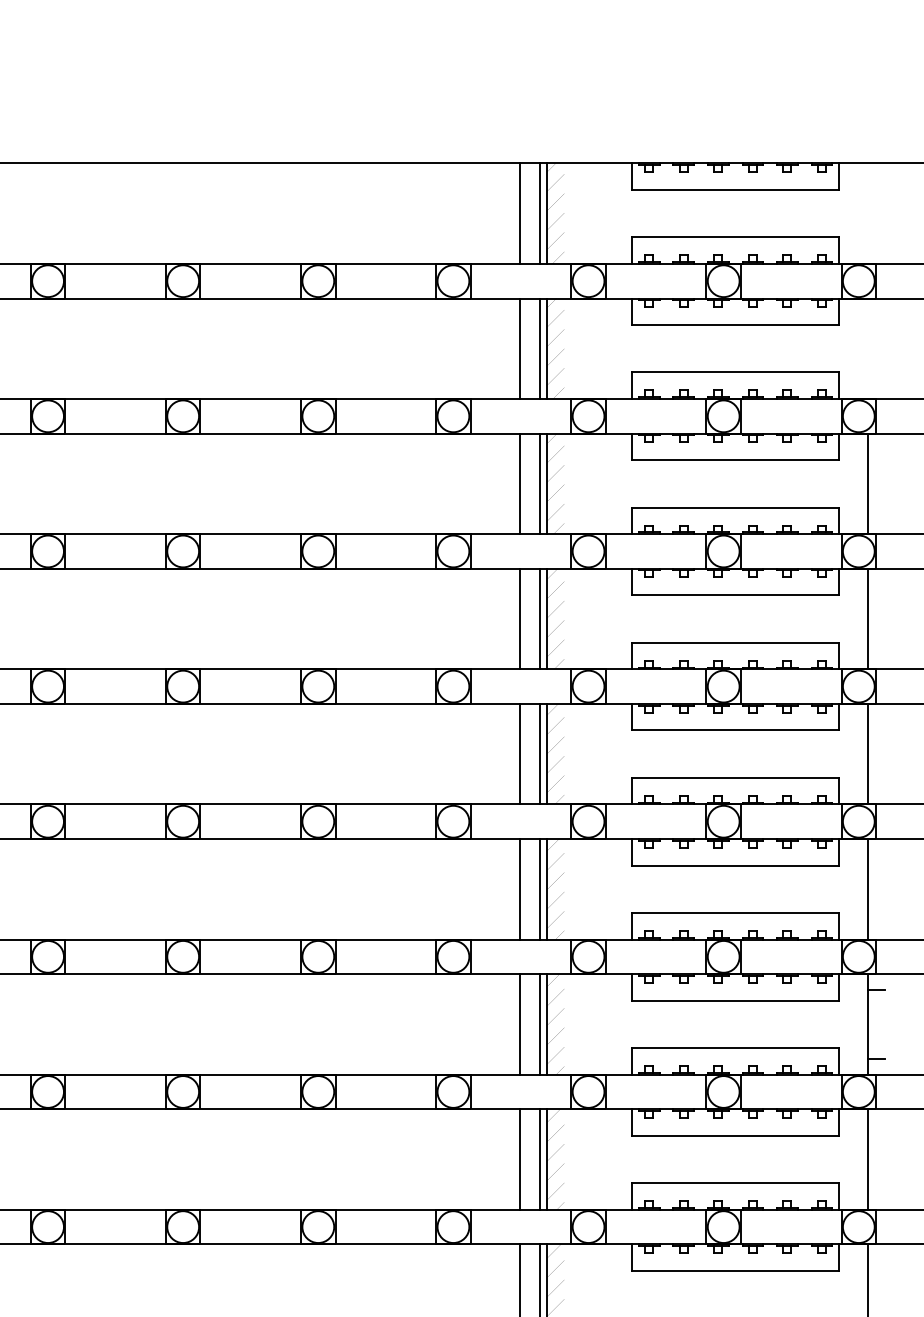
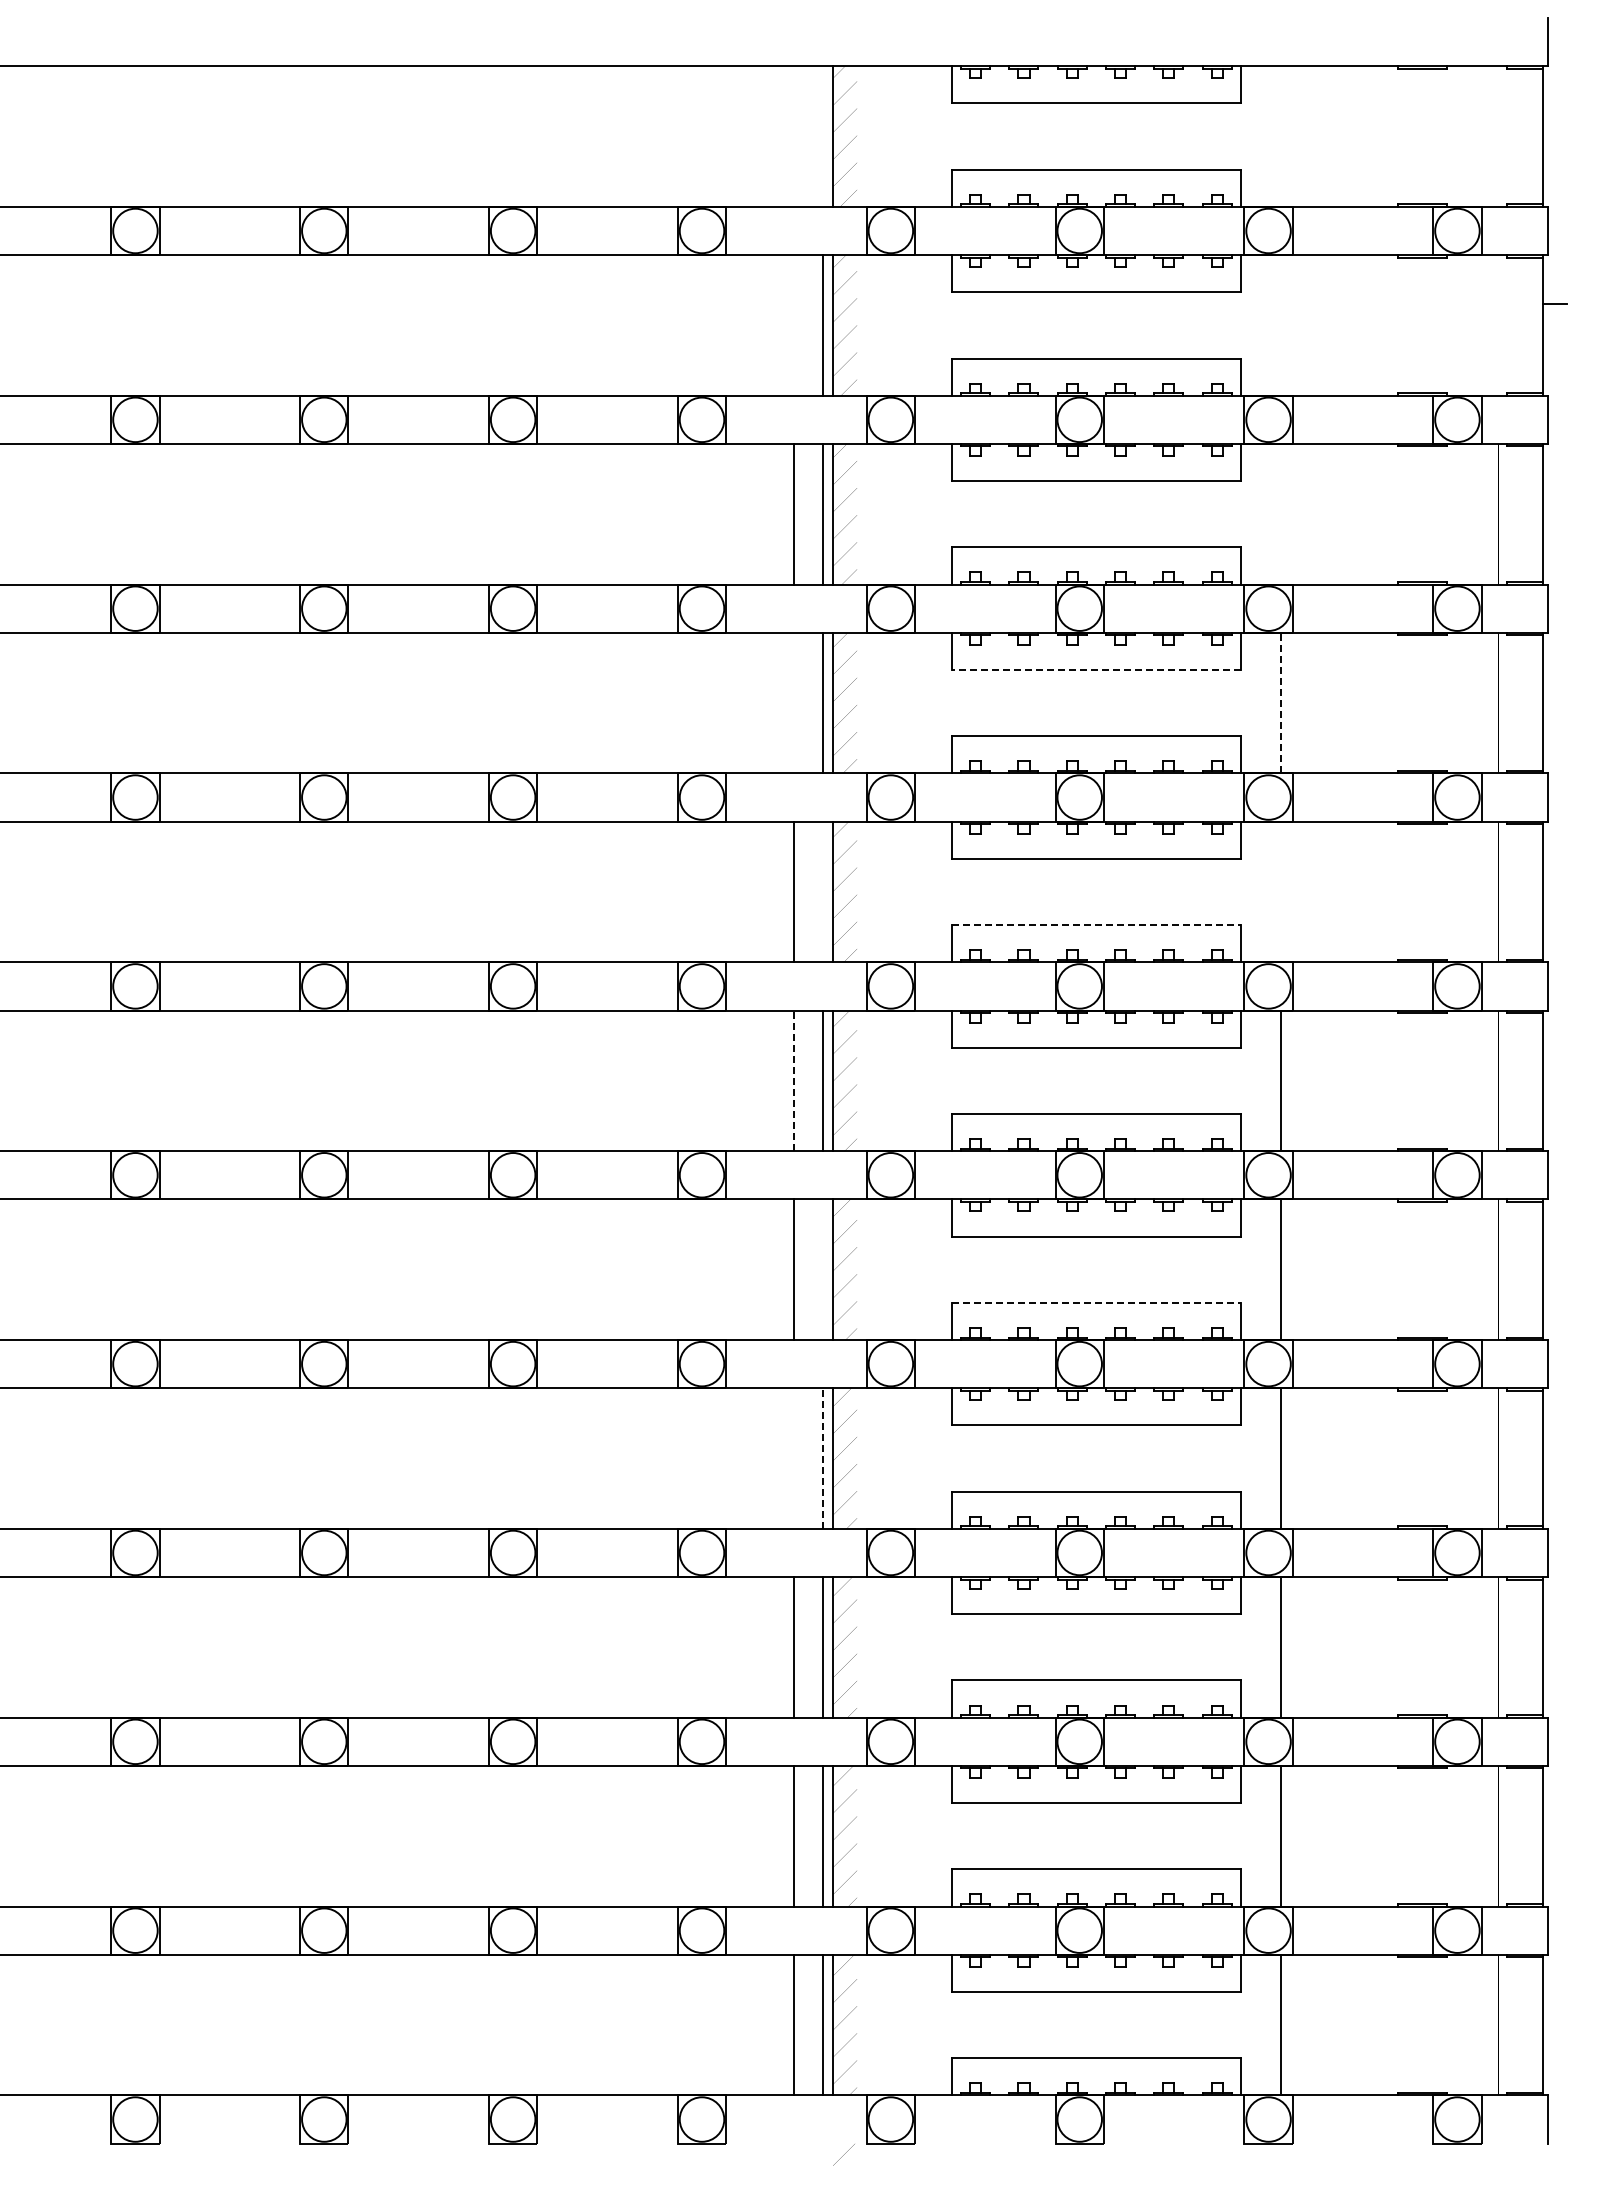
line: (519, 213) -> (794, 136), removed
line: (540, 213) -> (823, 136), removed
line: (519, 348) -> (794, 325), removed
line: (868, 484) -> (1281, 514), removed
line: (735, 595) -> (1096, 670), solid -> dashed
line: (519, 618) -> (794, 702), removed
line: (868, 618) -> (1281, 702), solid -> dashed
line: (540, 753) -> (823, 891), removed
line: (868, 753) -> (1281, 891), removed
line: (735, 778) -> (1096, 925), solid -> dashed
line: (519, 889) -> (794, 1080), solid -> dashed
line: (876, 989) -> (1293, 1221), removed
line: (540, 1024) -> (823, 1269), removed
line: (735, 1047) -> (1096, 1302), solid -> dashed
line: (876, 1059) -> (1293, 1318), removed
line: (519, 1159) -> (794, 1458), removed
line: (540, 1159) -> (823, 1458), solid -> dashed

